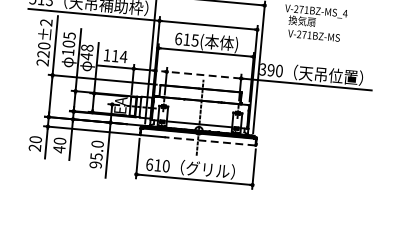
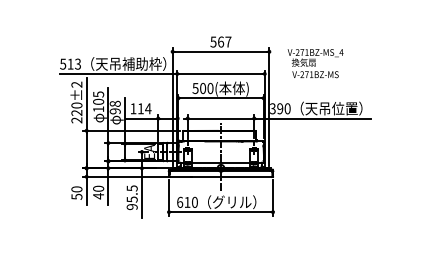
text: (186, 39) -> (202, 88), 615( -> 500(
text: (85, 56) -> (114, 111), 48 -> 98
line: (203, 75) -> (220, 118), dashed -> solid
line: (209, 140) -> (231, 176), dashed -> solid
text: (96, 144) -> (131, 188), 95.0 -> 95.5
text: (34, 147) -> (76, 196), 20 -> 50

